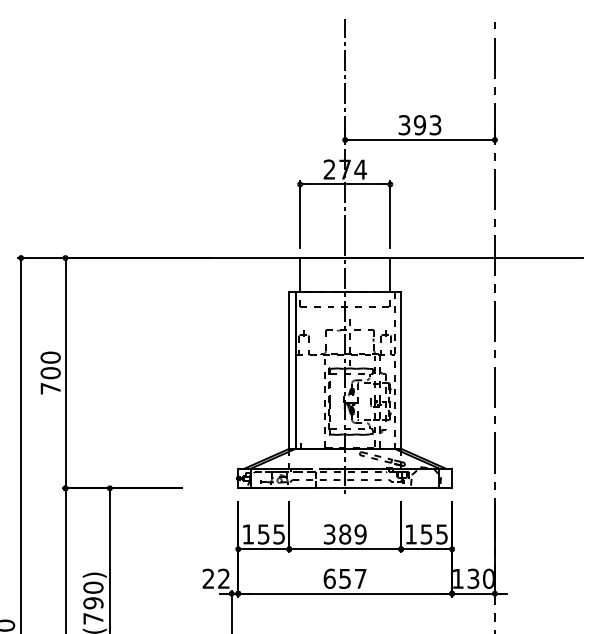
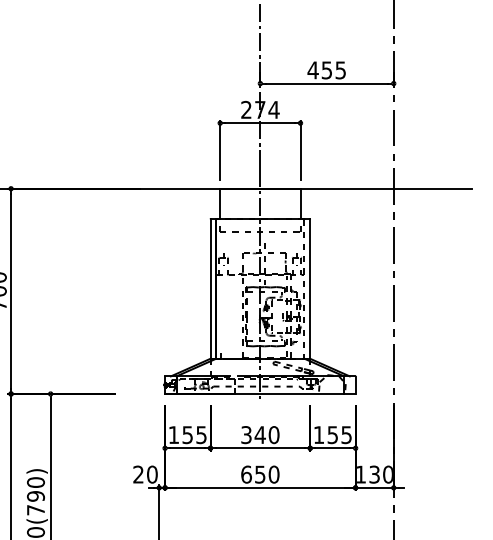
text: (419, 125) -> (326, 70), 393 -> 455
text: (352, 534) -> (266, 435), 389 -> 340
text: (224, 578) -> (152, 474), 22 -> 20
text: (360, 578) -> (273, 474), 657 -> 650

